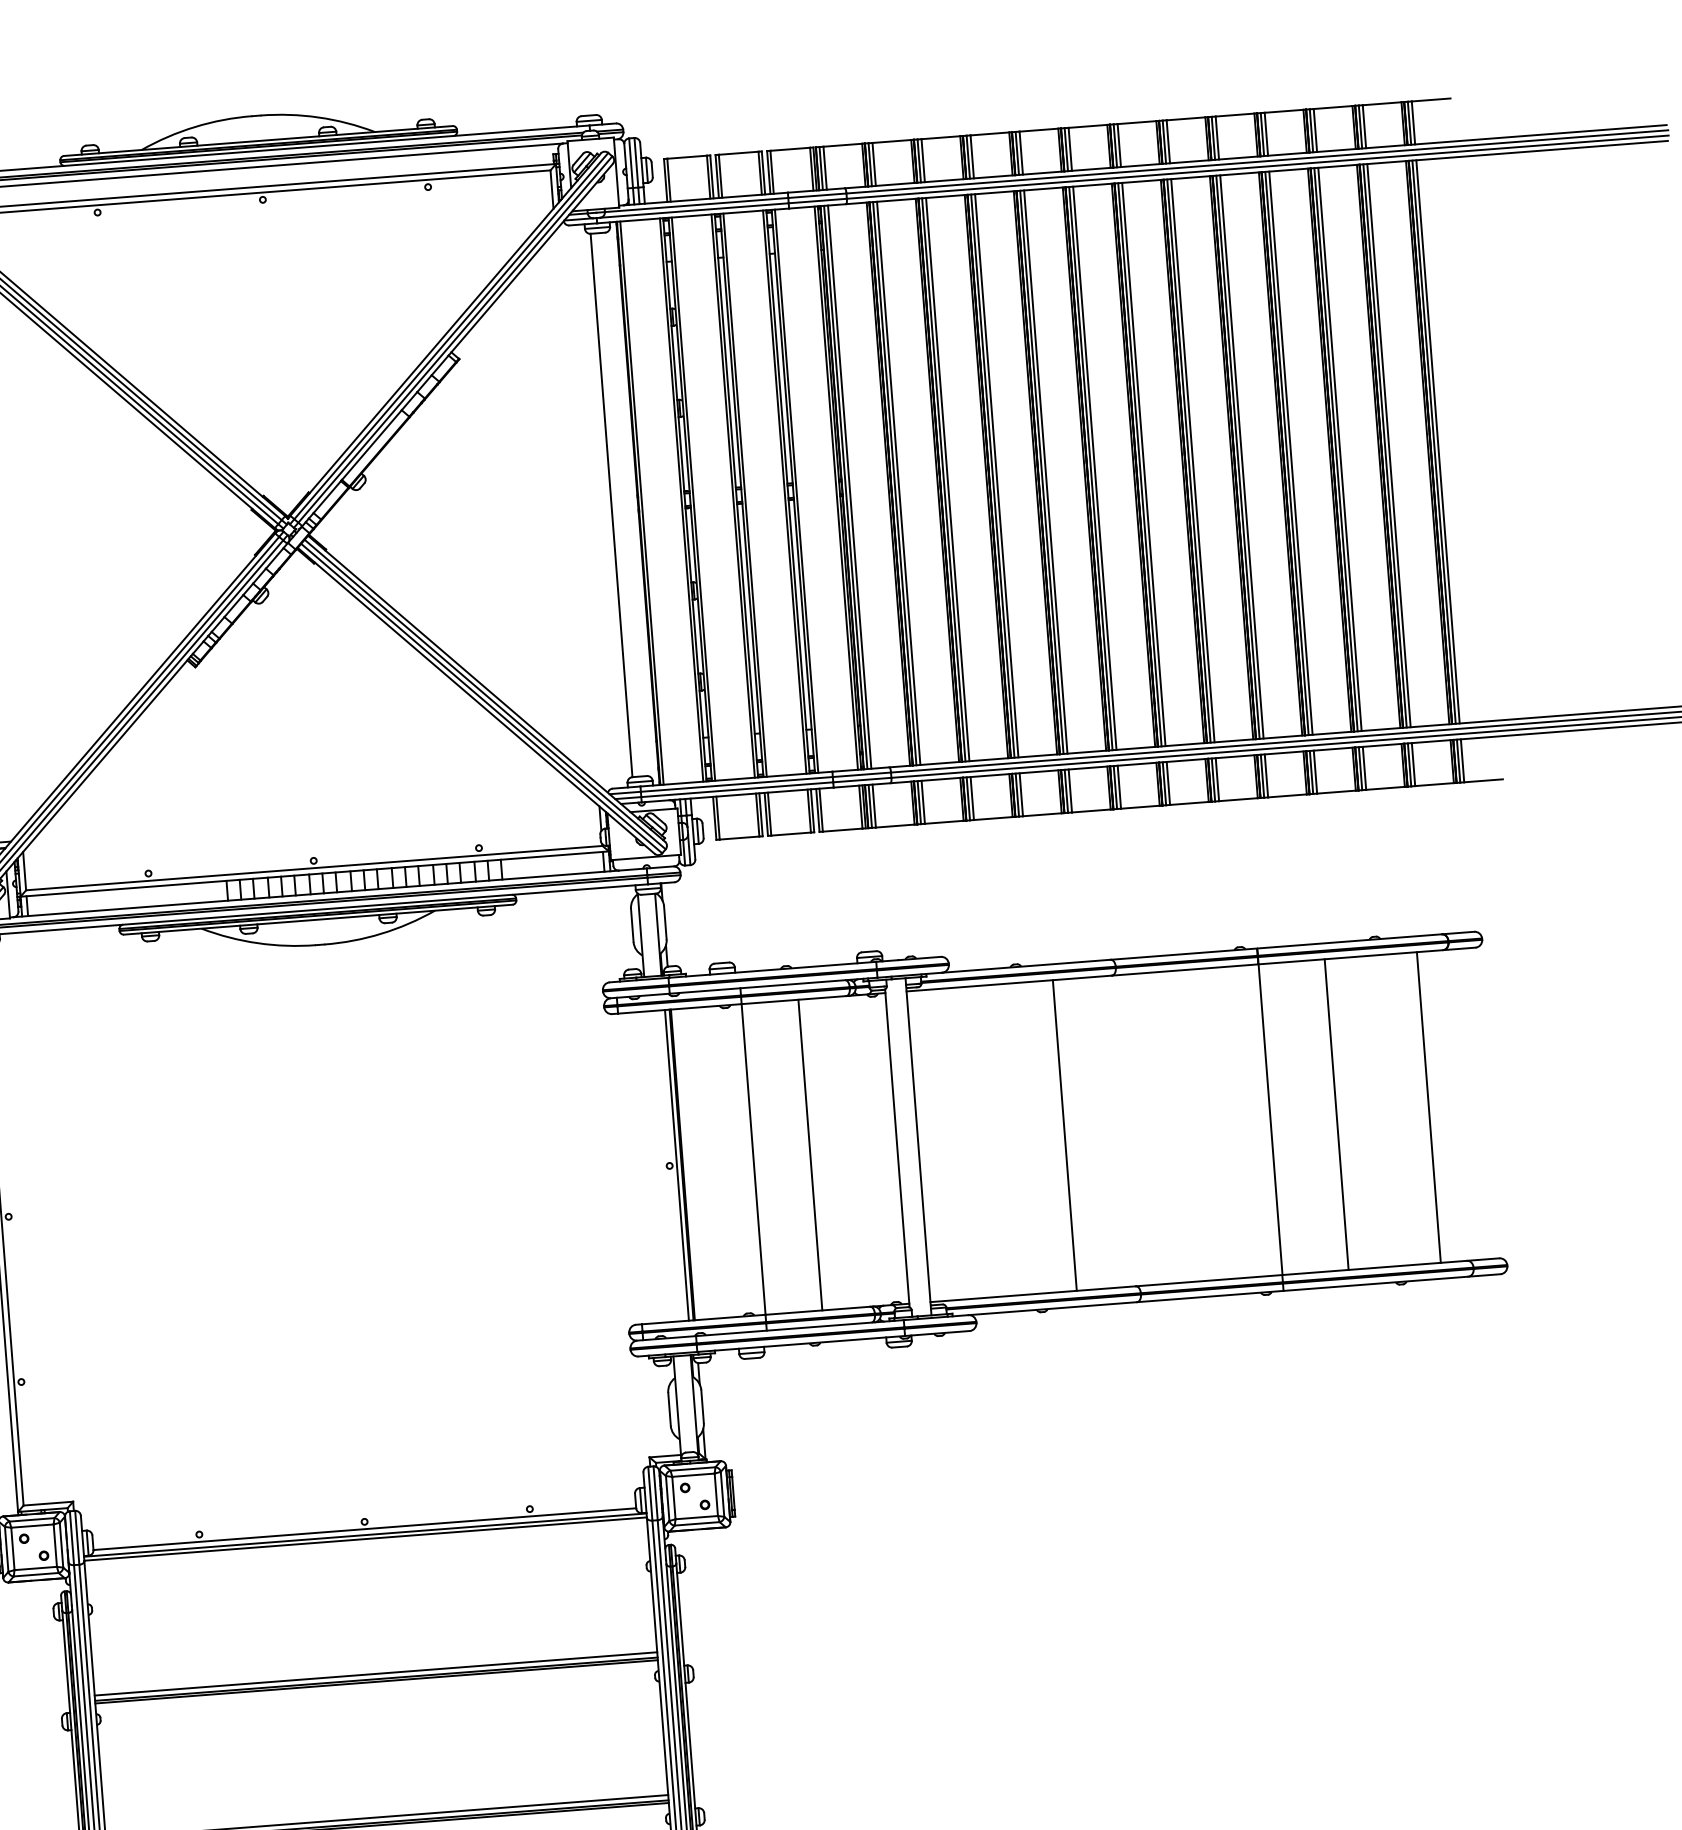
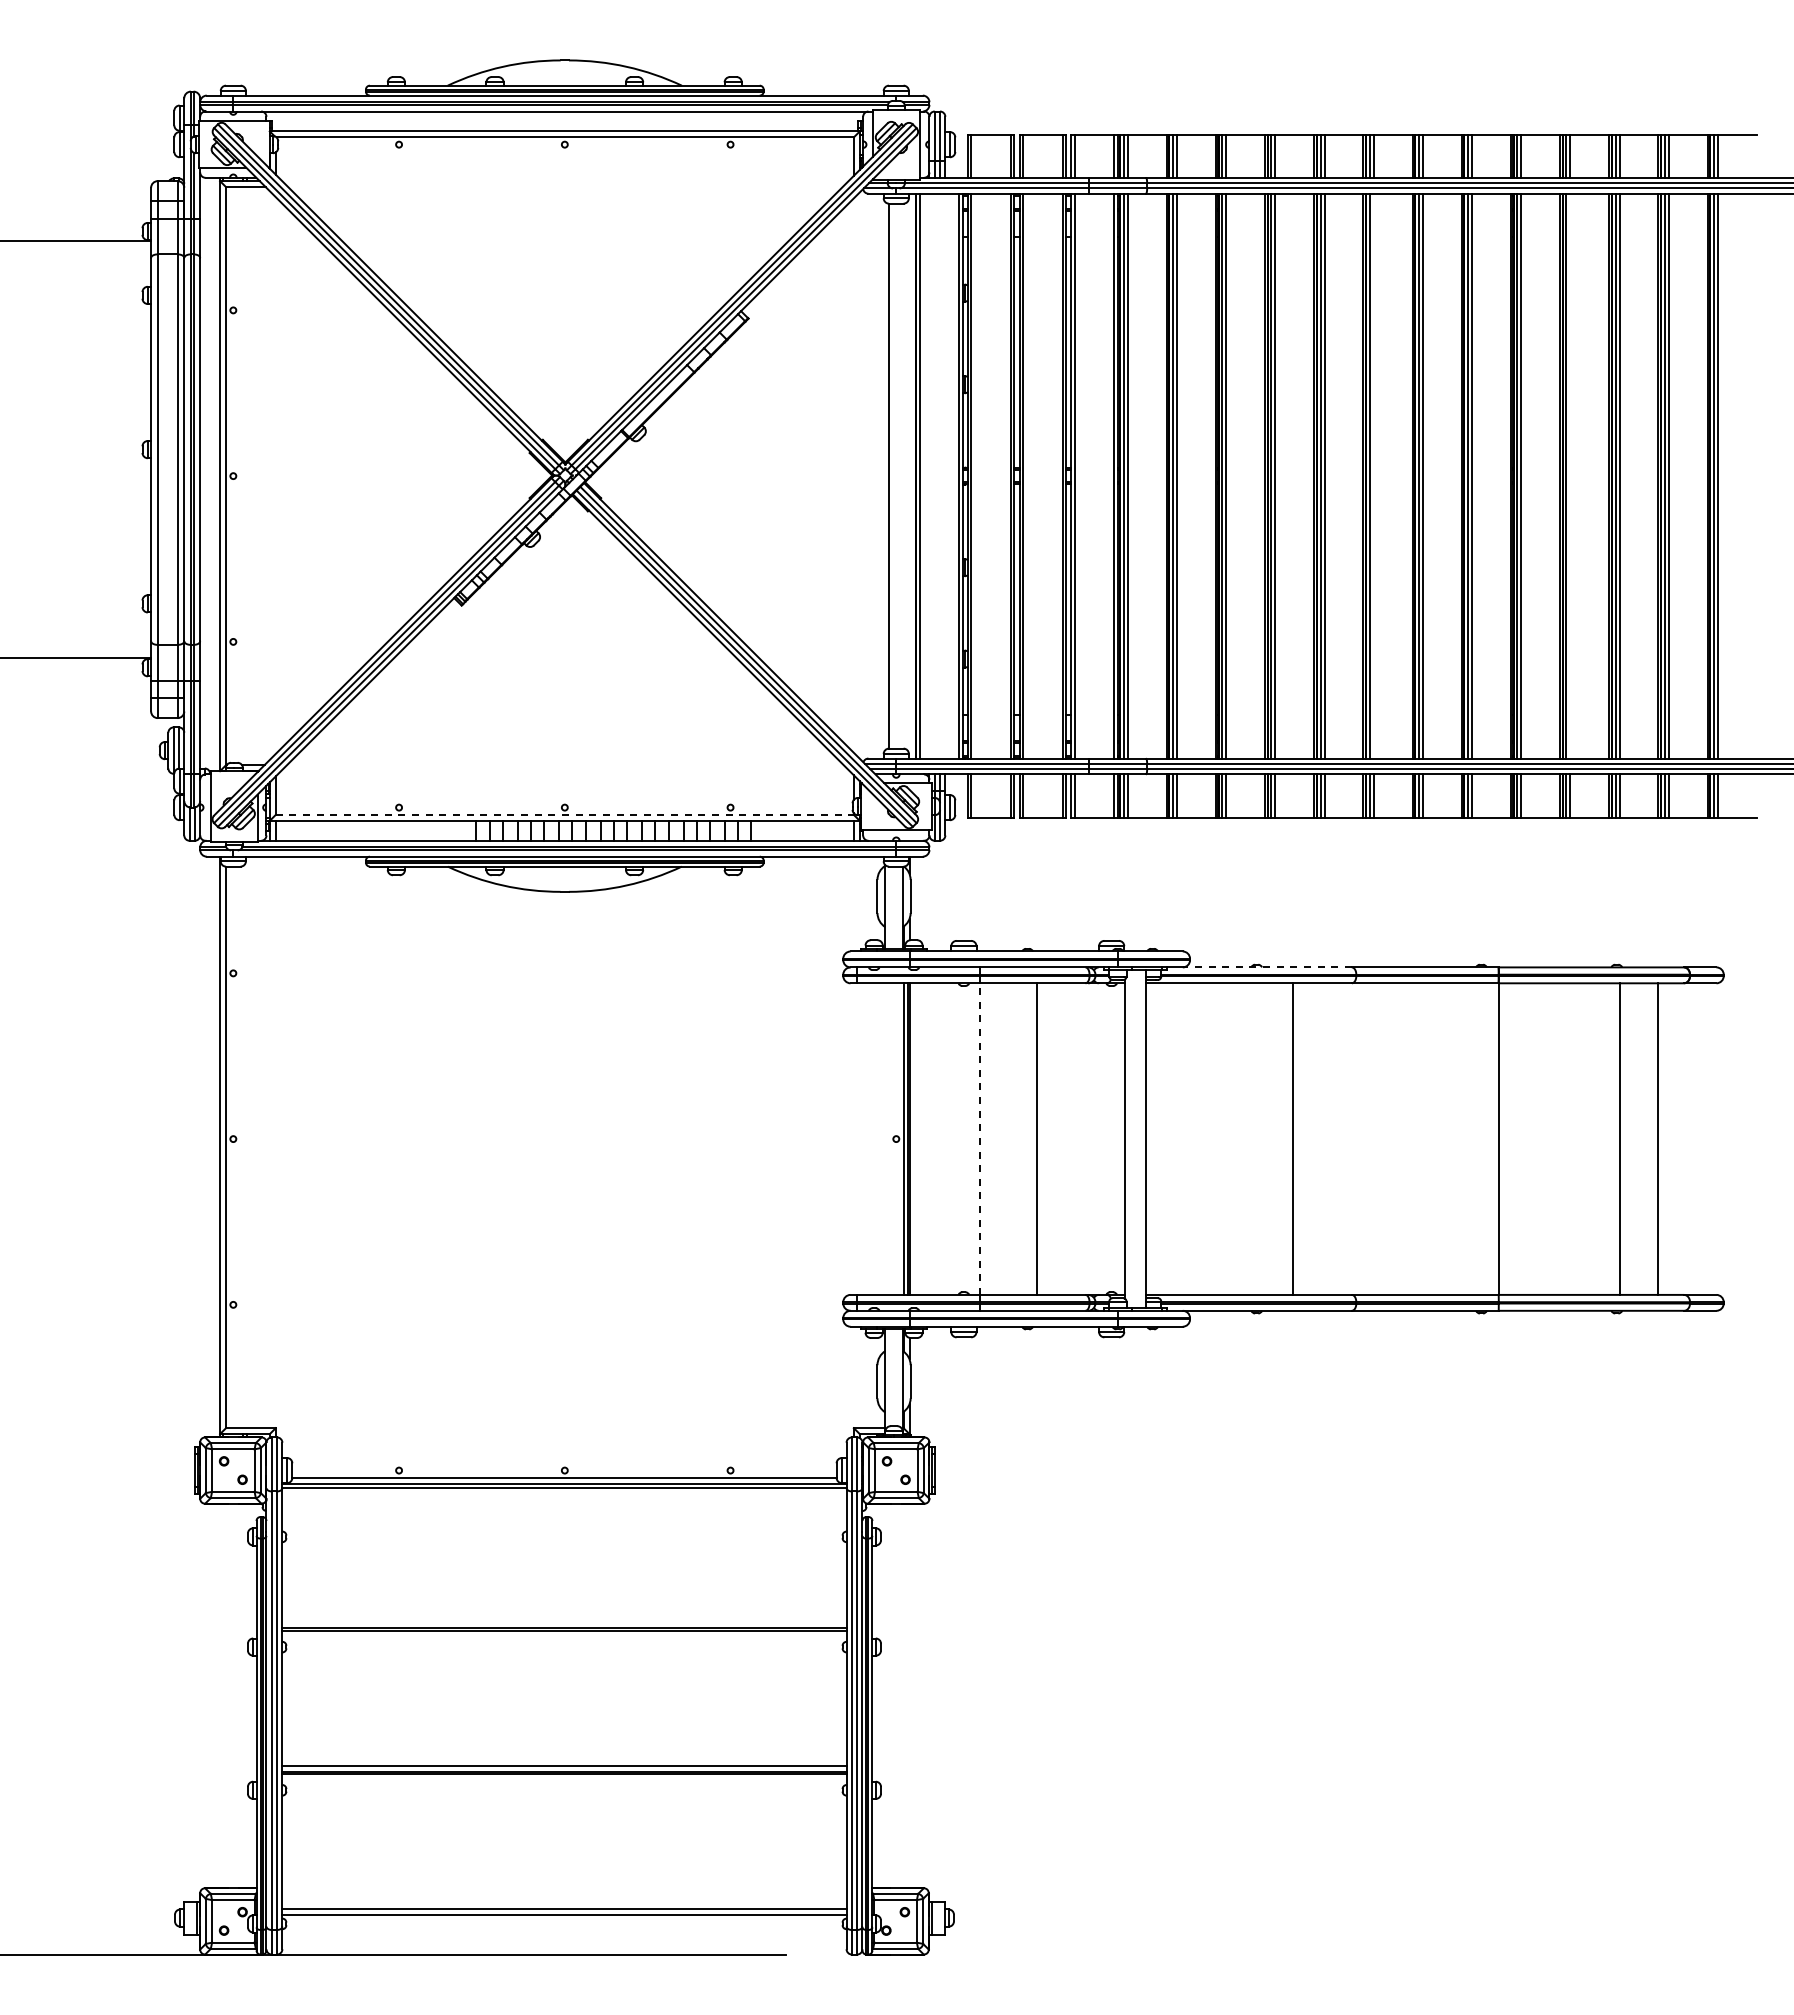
line: (1290, 452) -> (1570, 475), removed
line: (1094, 467) -> (1373, 475), removed
line: (314, 867) -> (565, 814), solid -> dashed
line: (1026, 966) -> (1267, 967), solid -> dashed
line: (1336, 1113) -> (1620, 1138), moved
line: (753, 1159) -> (980, 1139), solid -> dashed
line: (376, 1674) -> (564, 1623), removed

